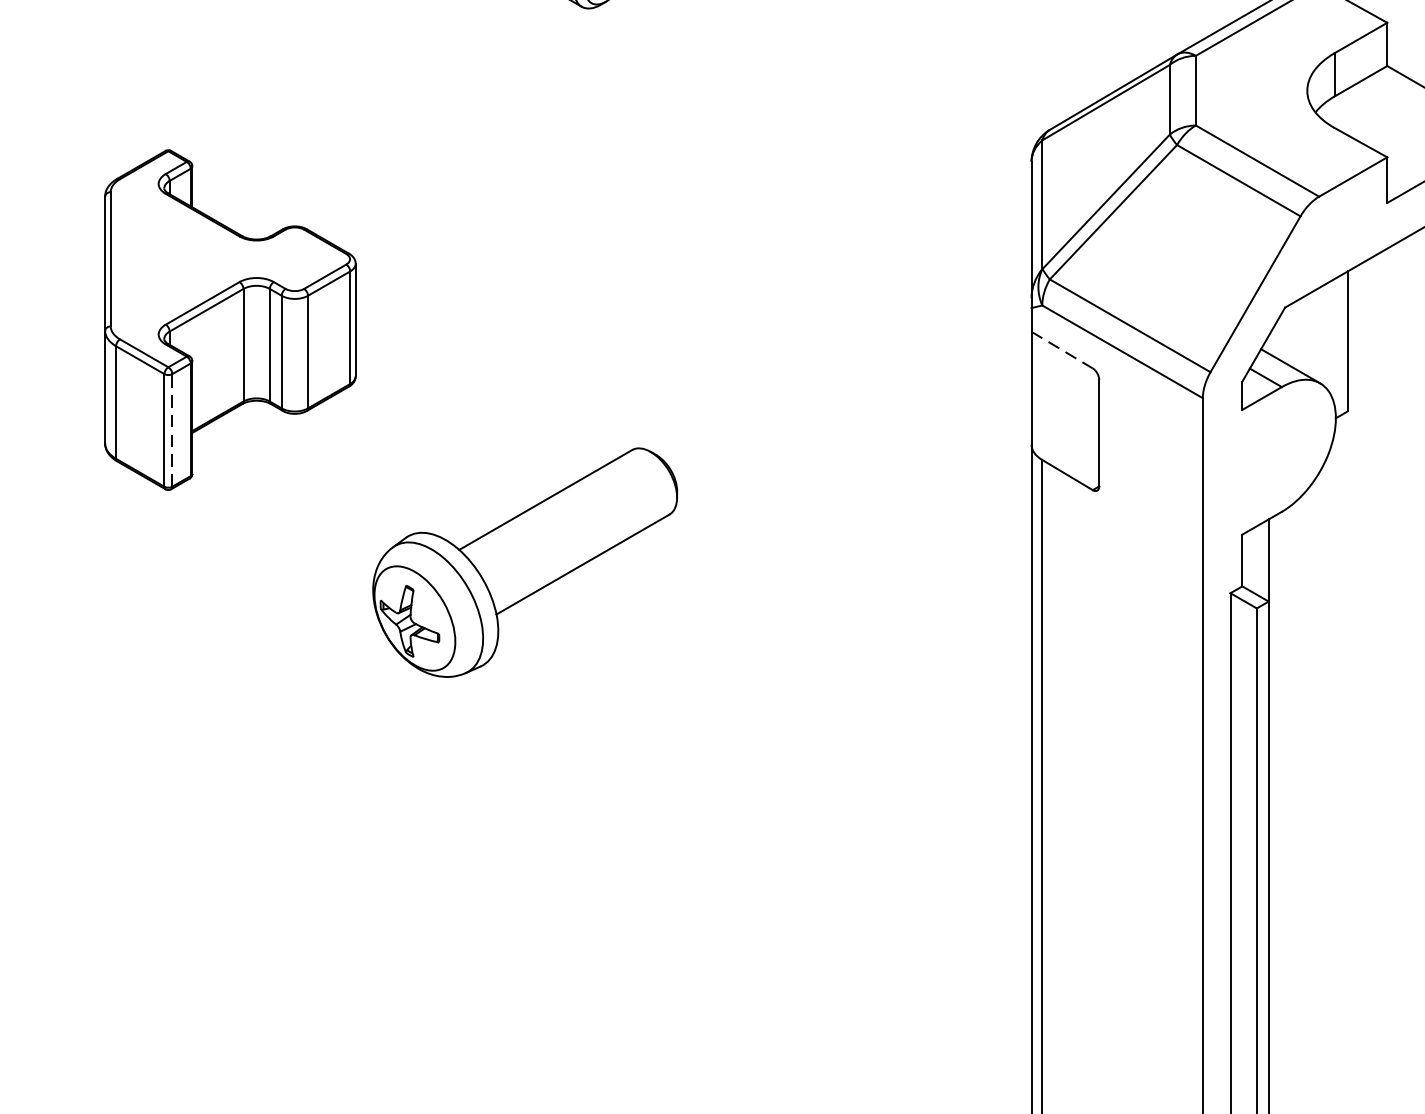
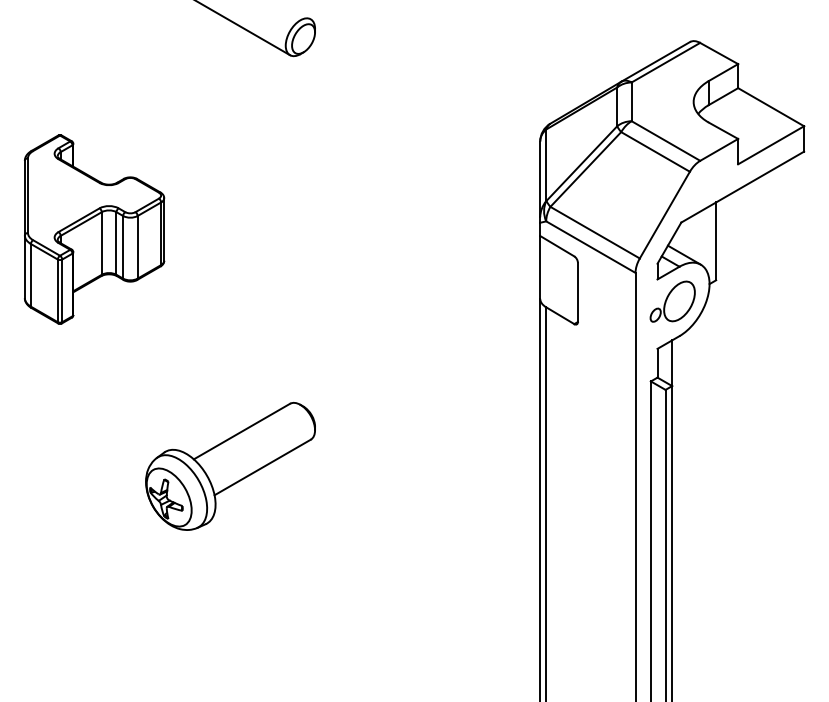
line: (1062, 350) -> (557, 246), dashed -> solid
line: (172, 429) -> (62, 290), dashed -> solid
part: (1269, 449) -> (672, 301), added
part: (525, 562) -> (230, 466), moved

